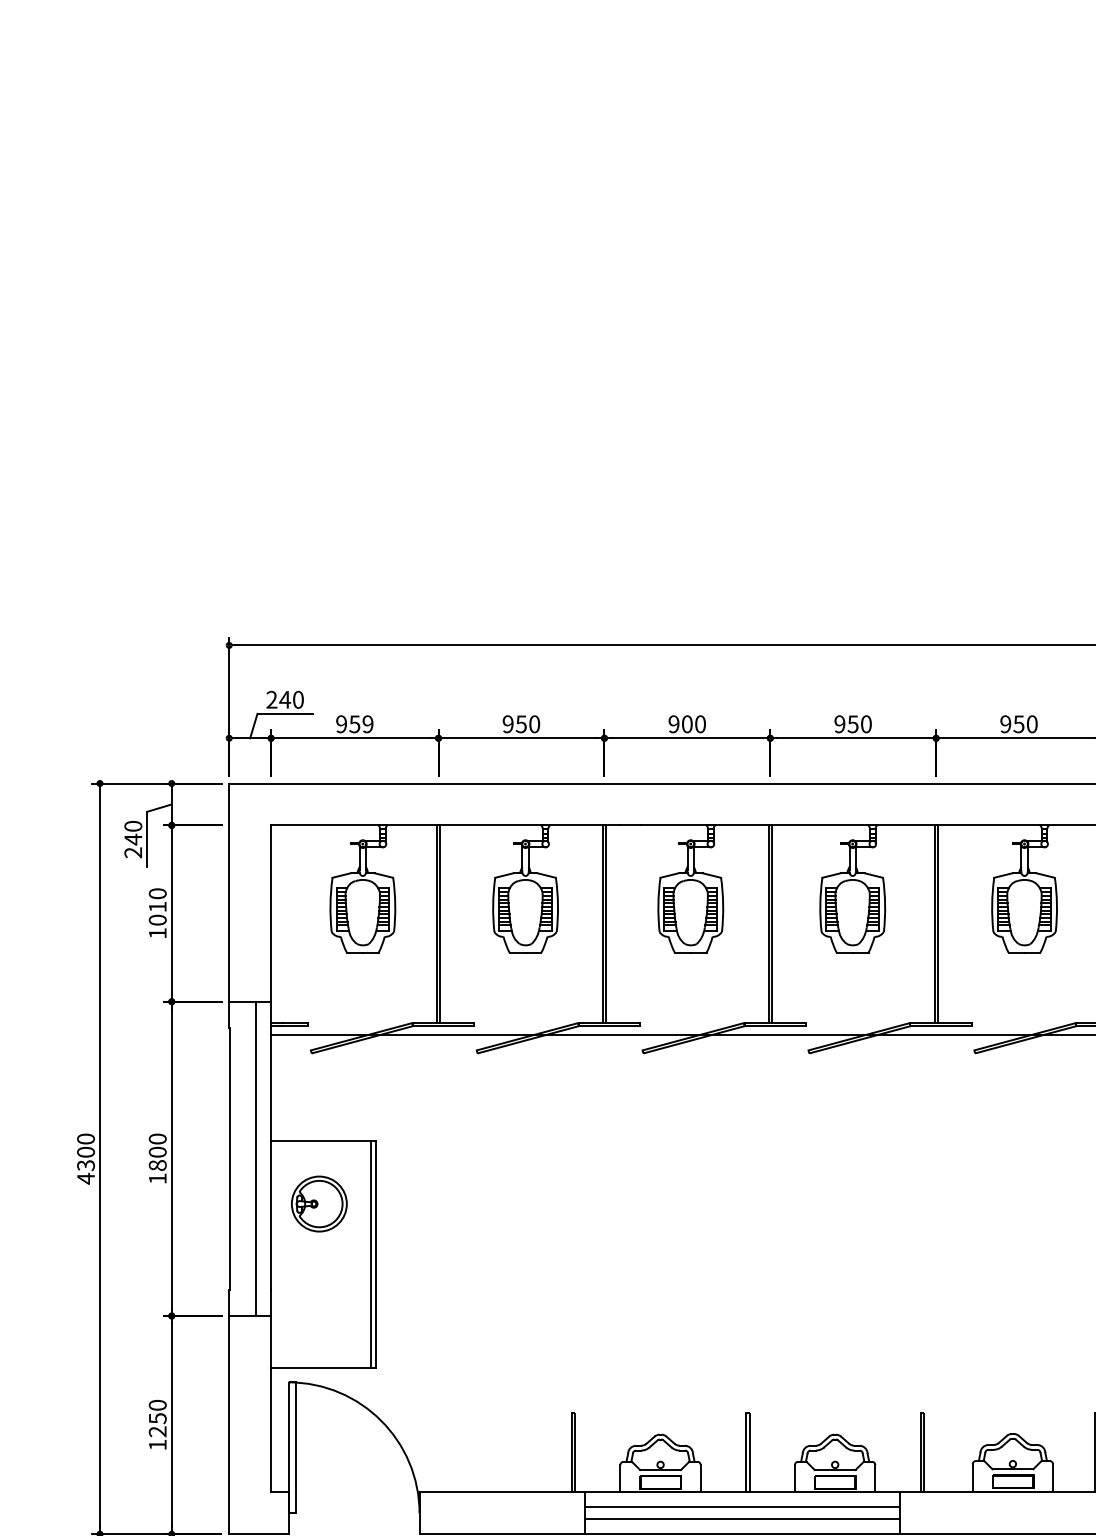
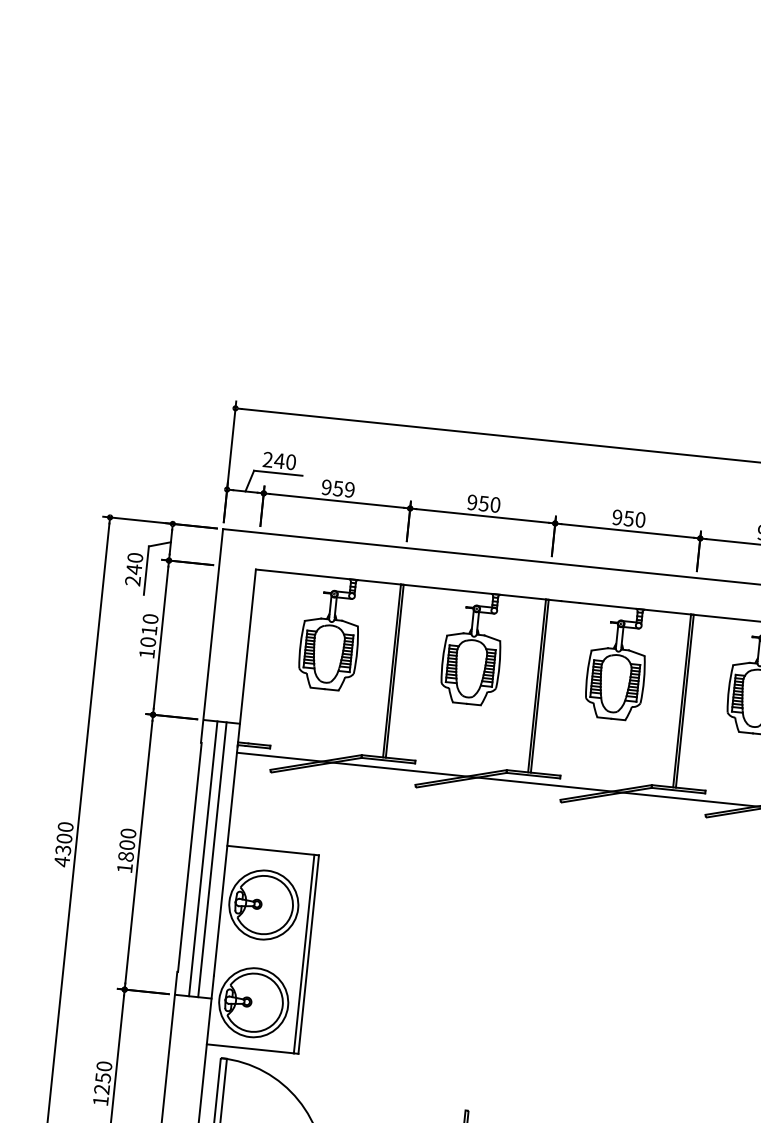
text: (686, 724) -> (628, 518), 900 -> 950
line: (245, 1158) -> (203, 858), added
part: (319, 1203) -> (264, 904), size x1.43
part: (319, 1315) -> (253, 1002), added

